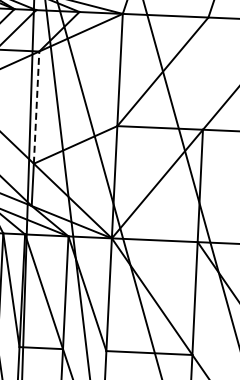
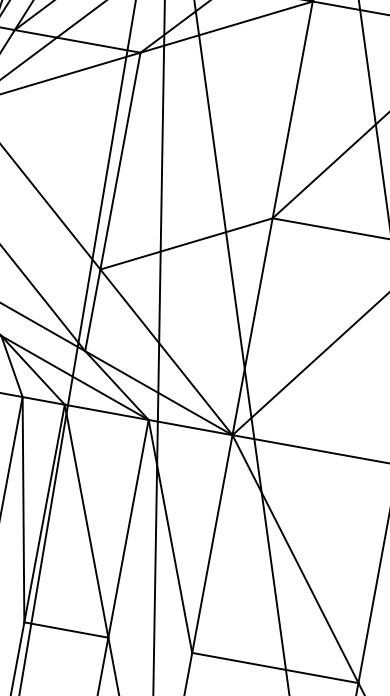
line: (36, 107) -> (120, 160), dashed -> solid

